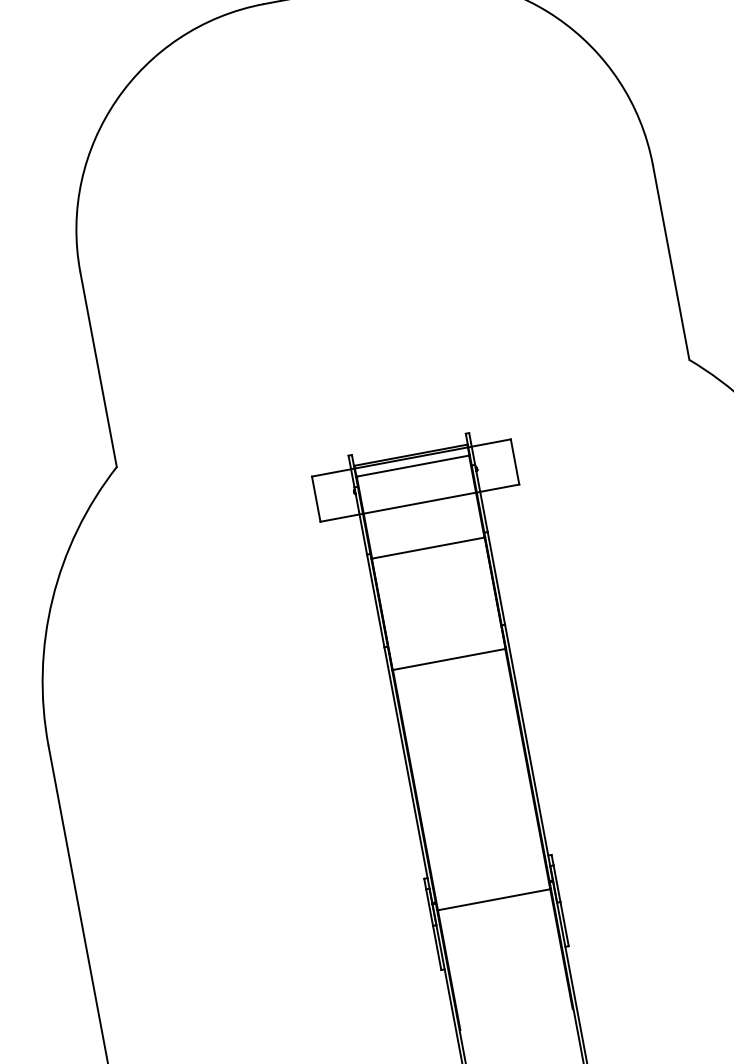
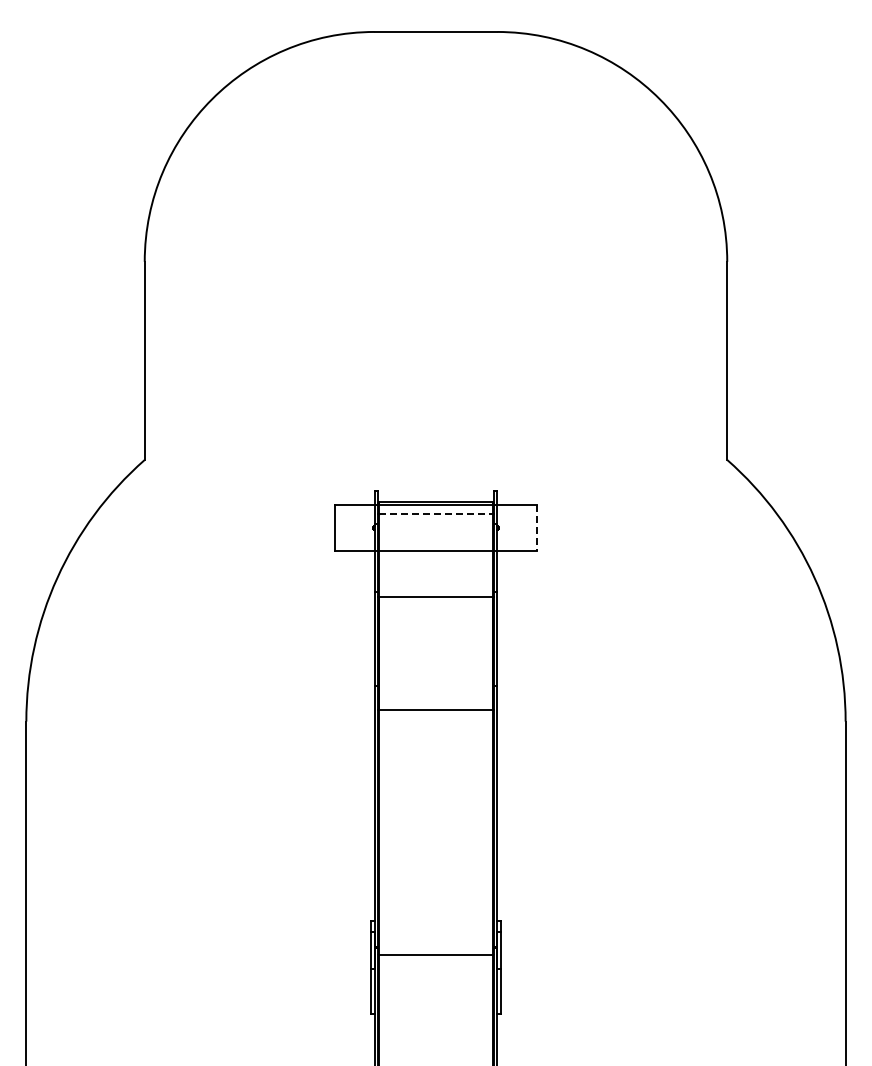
line: (515, 462) -> (537, 528), solid -> dashed
line: (413, 466) -> (436, 513), solid -> dashed

